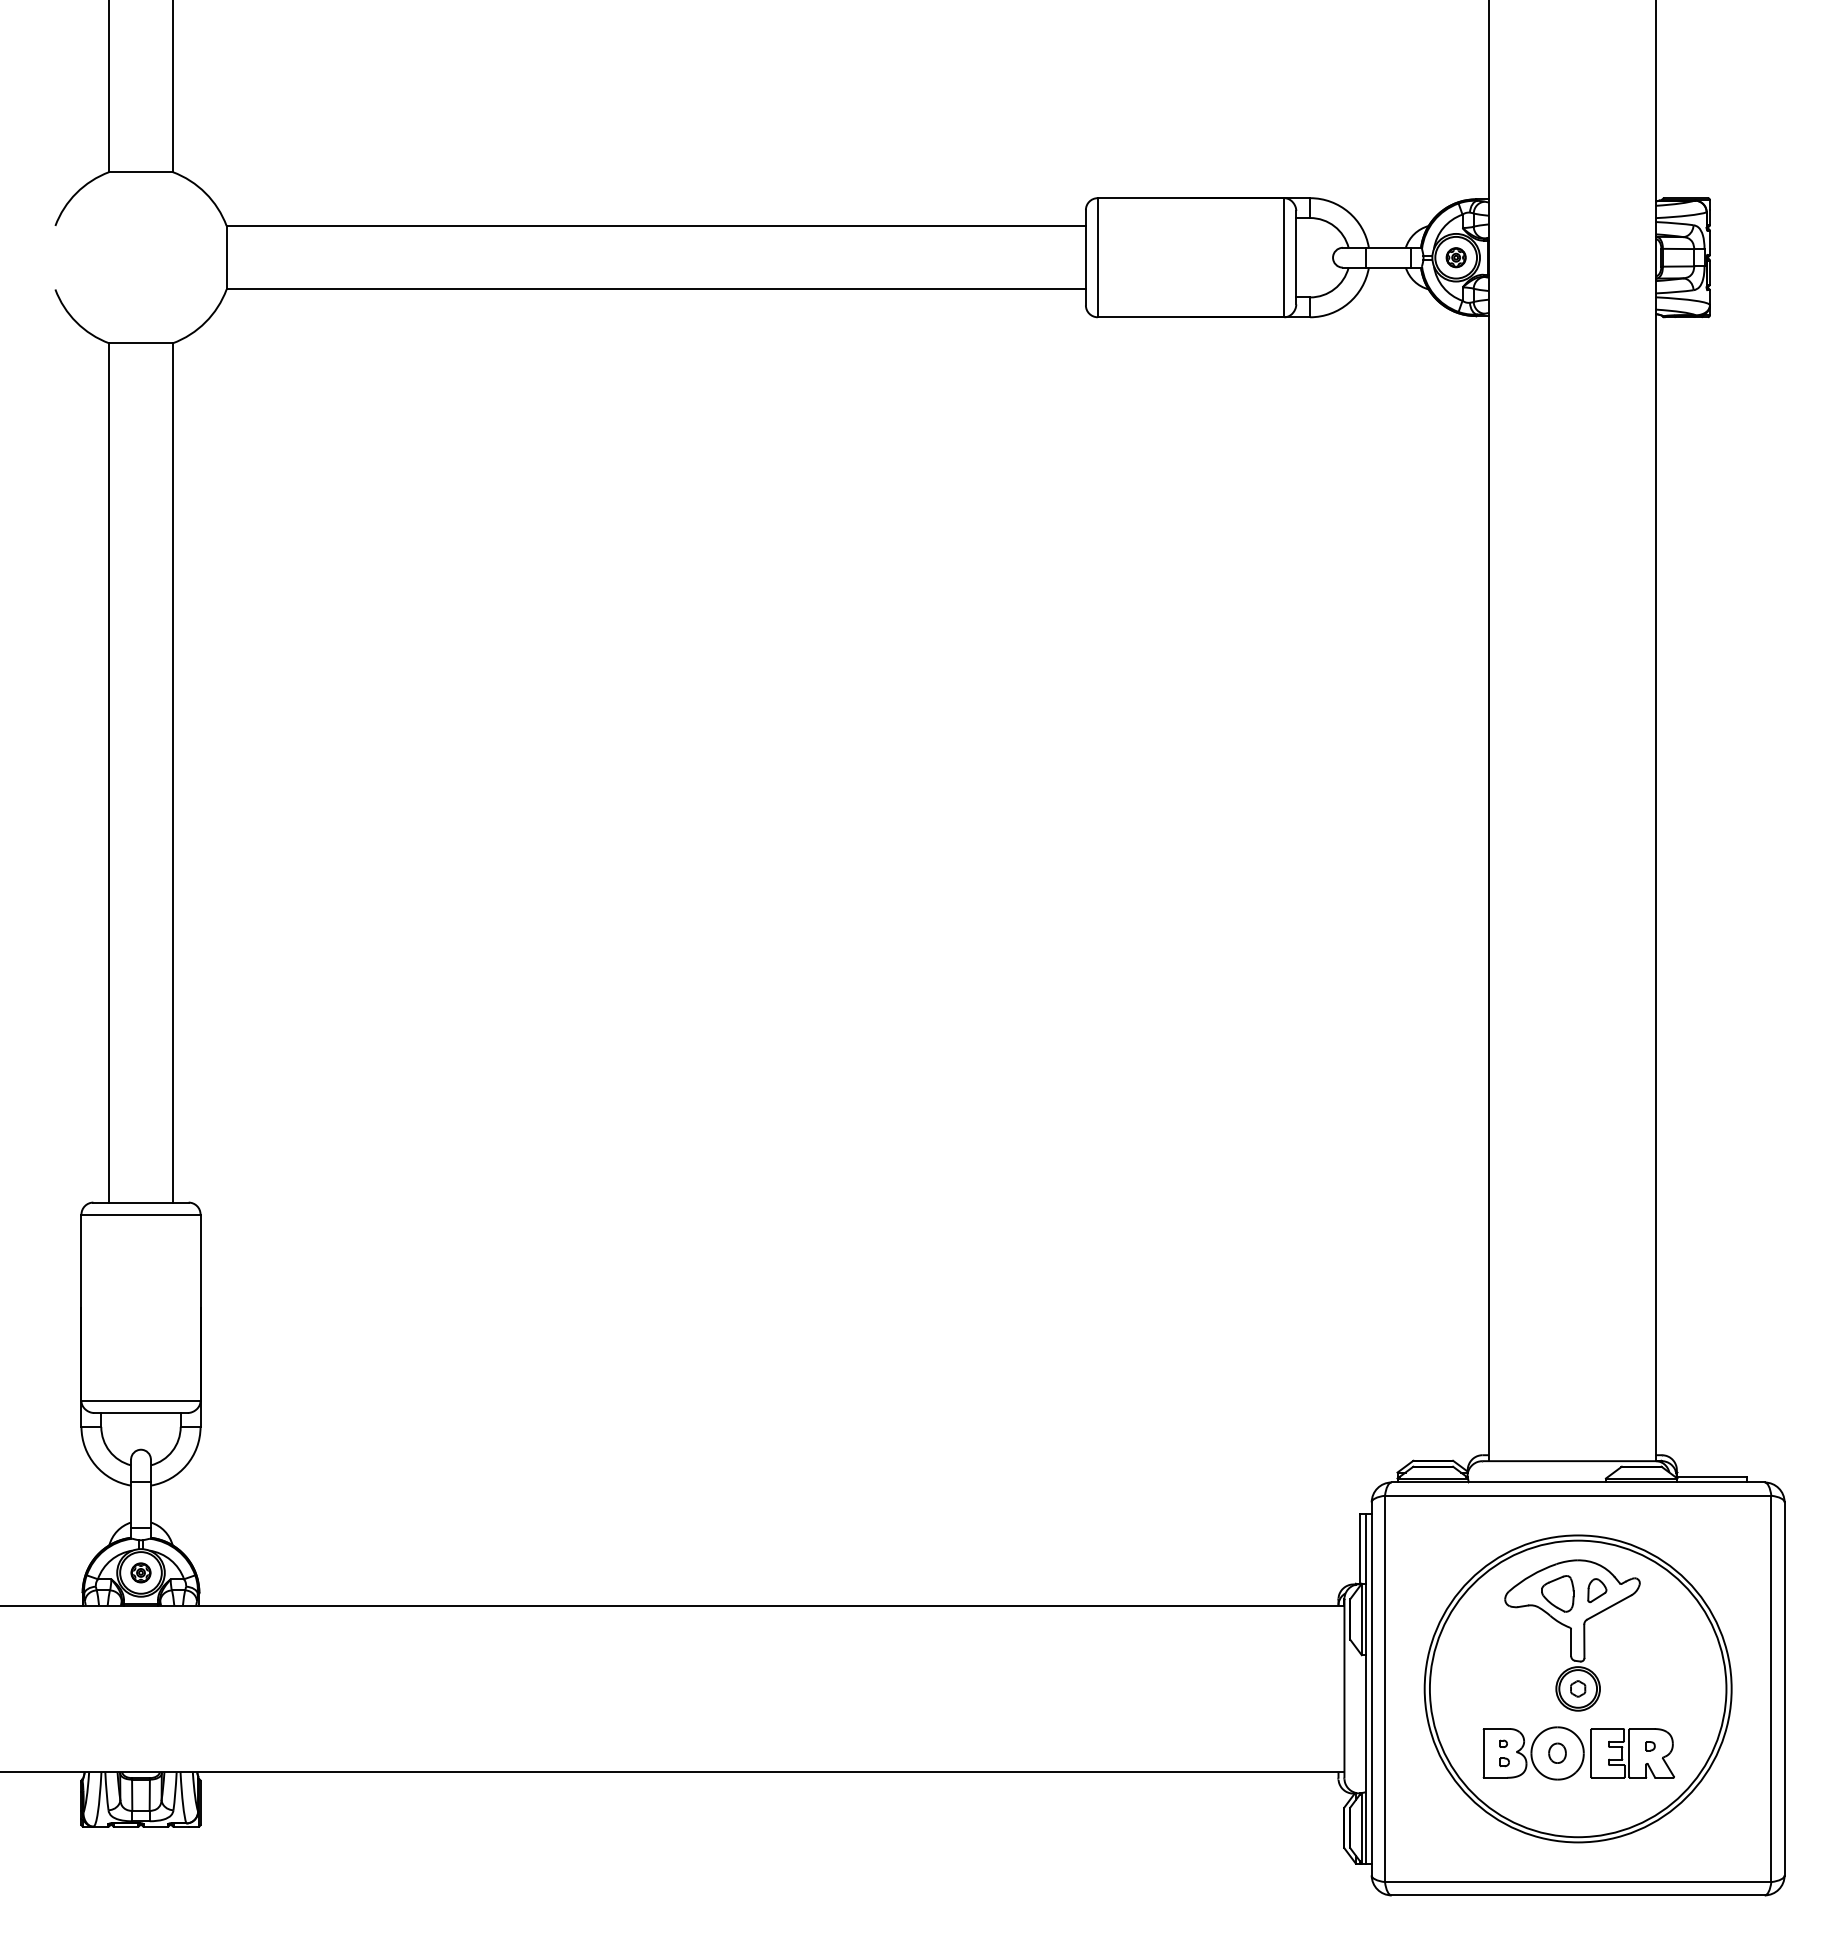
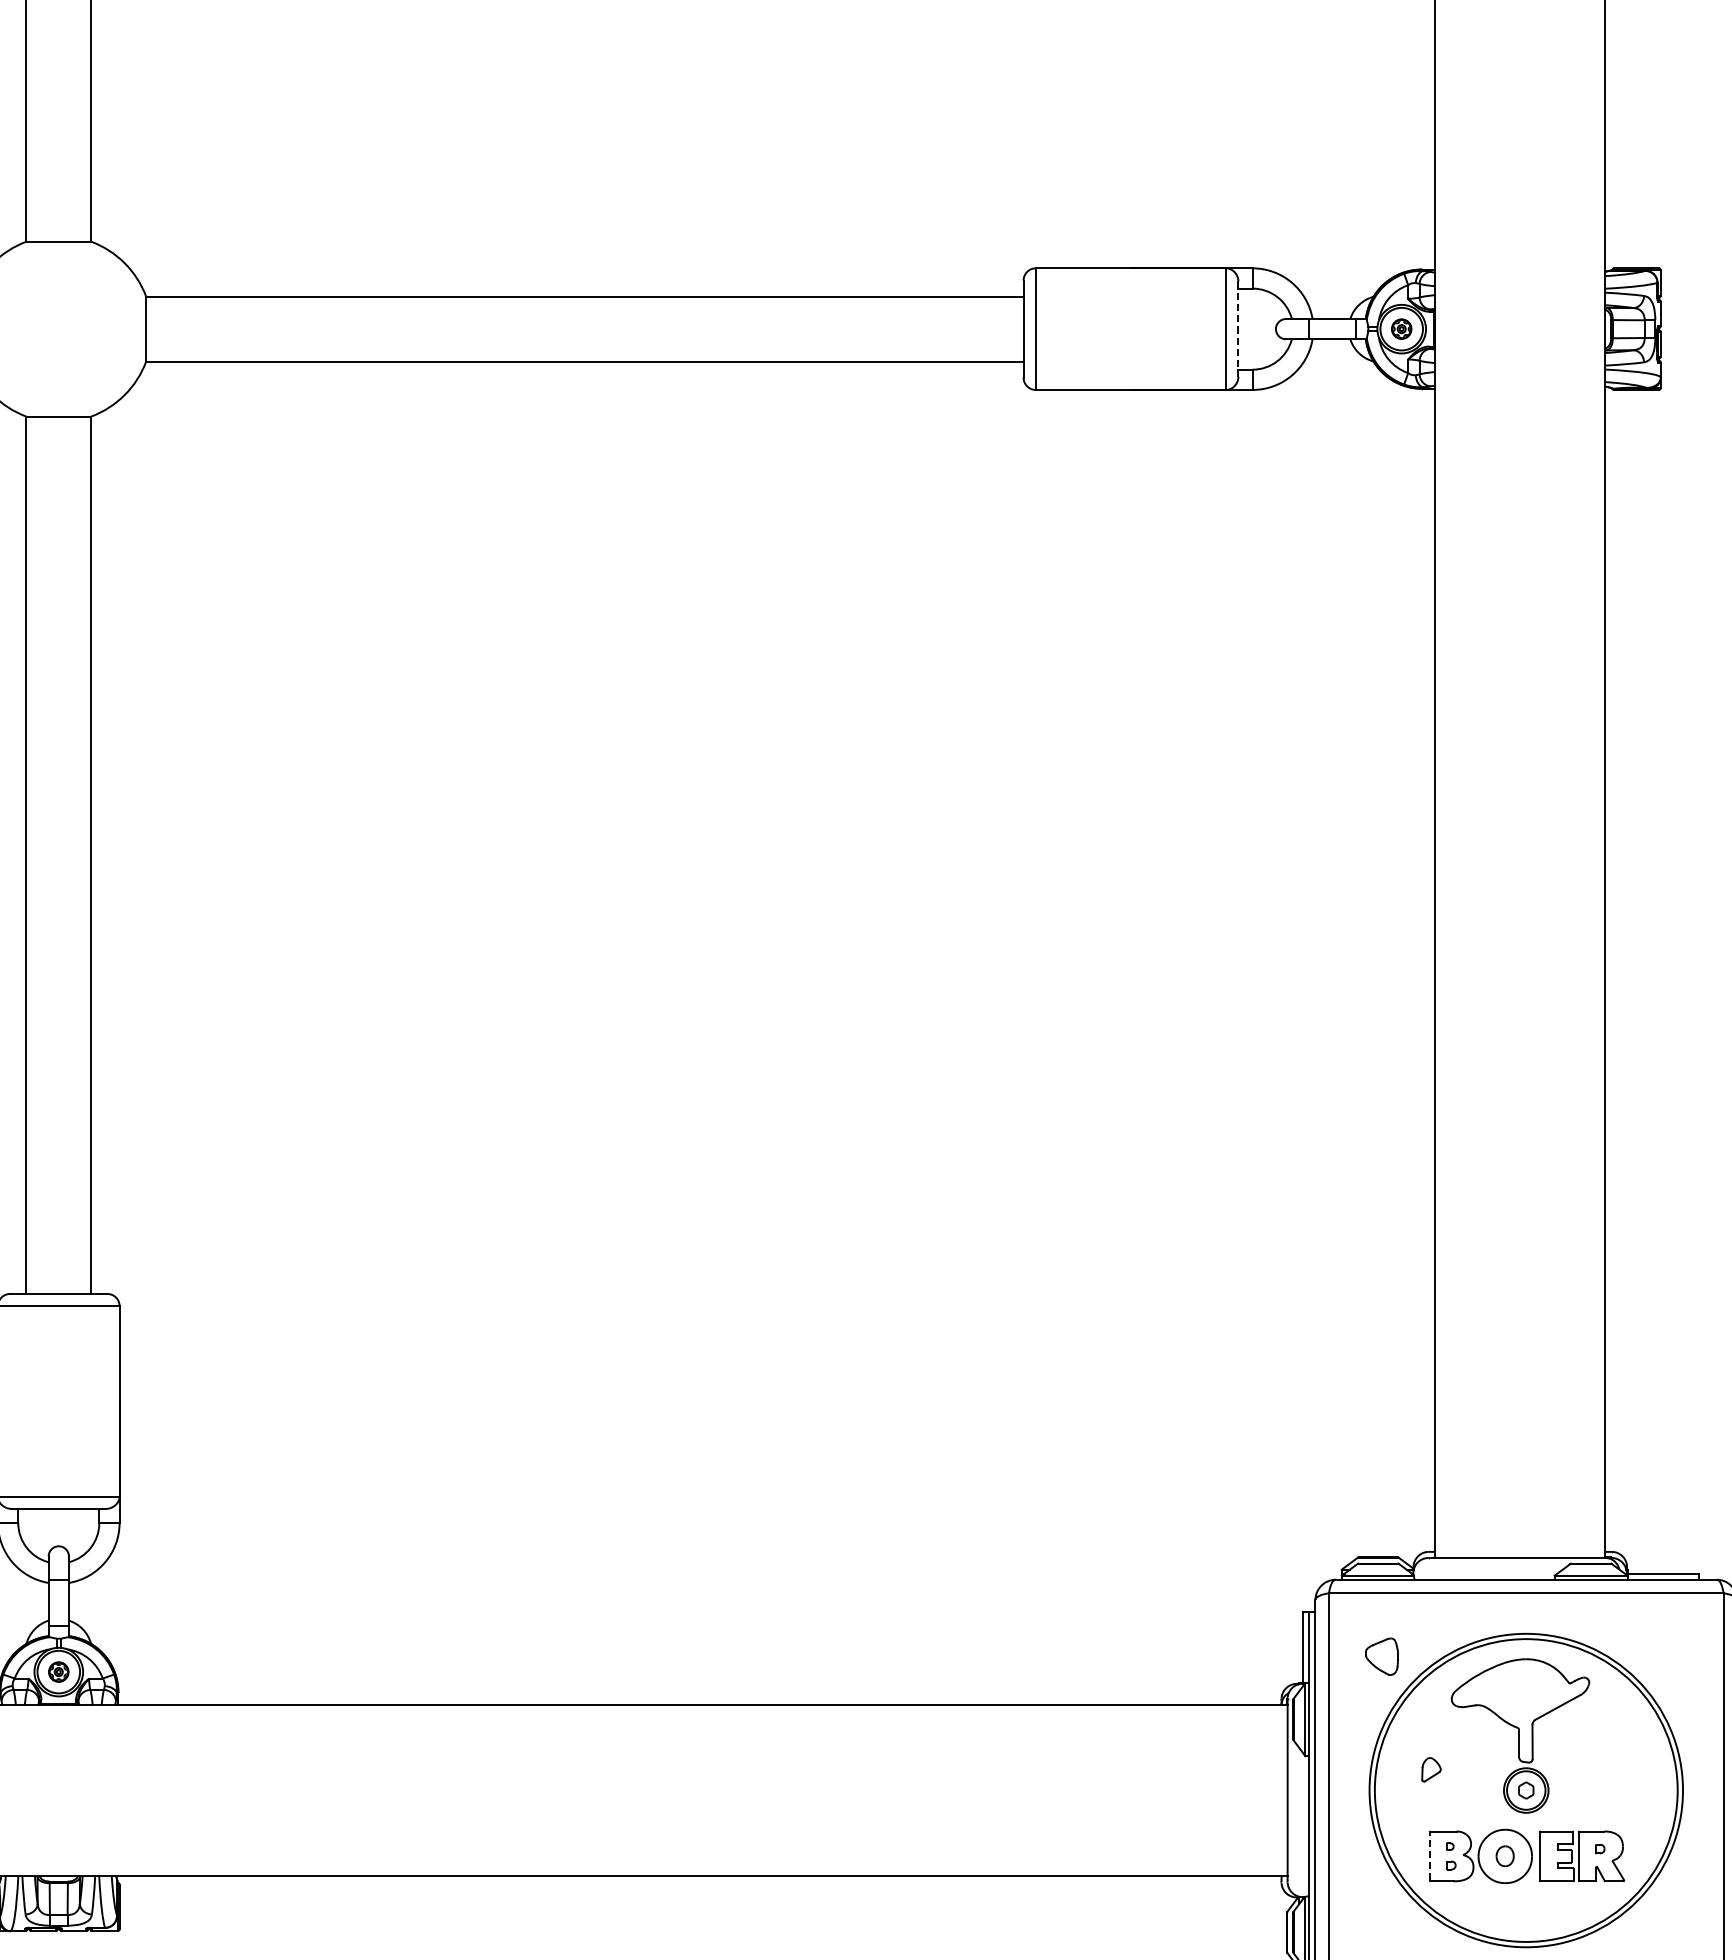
line: (1296, 257) -> (1238, 328), solid -> dashed
part: (1597, 1590) -> (1431, 1769), moved
part: (1557, 1593) -> (1381, 1656), moved
line: (1483, 1753) -> (1429, 1856), solid -> dashed

